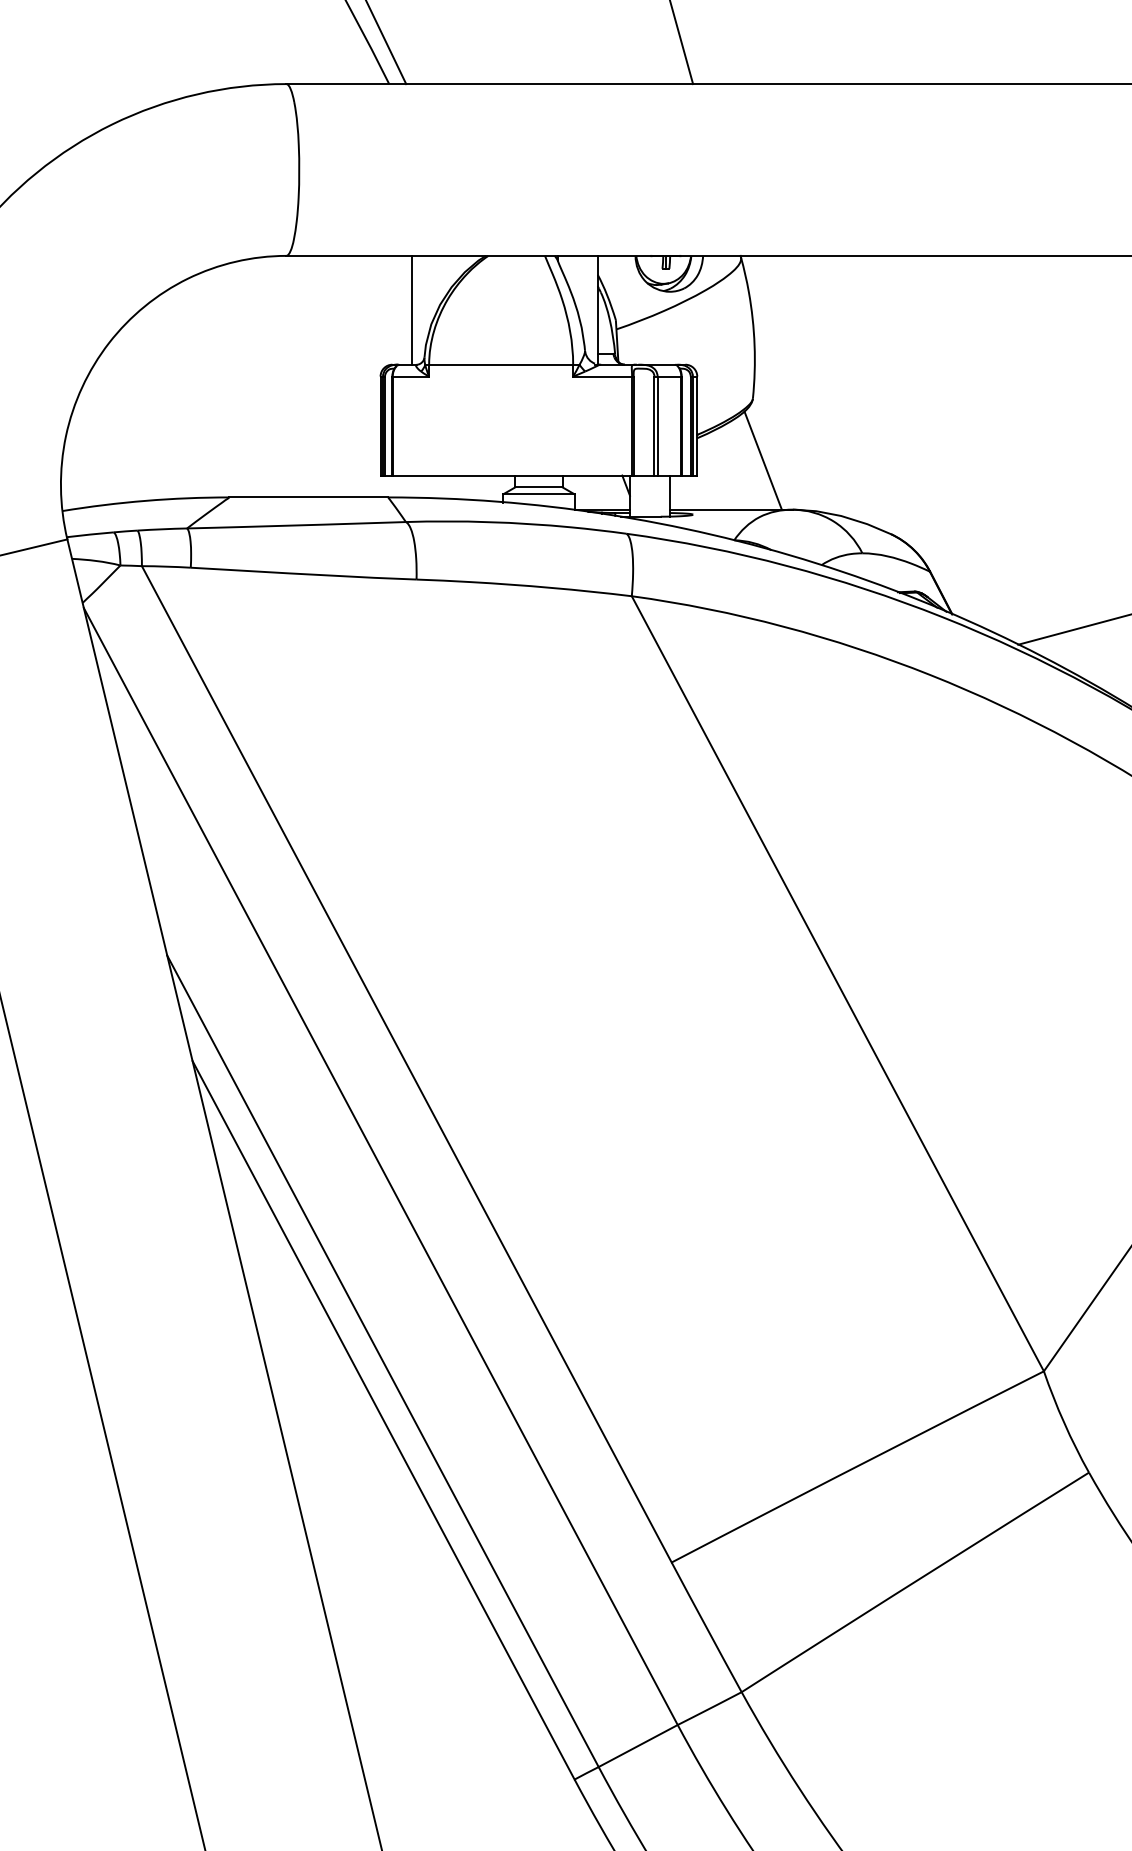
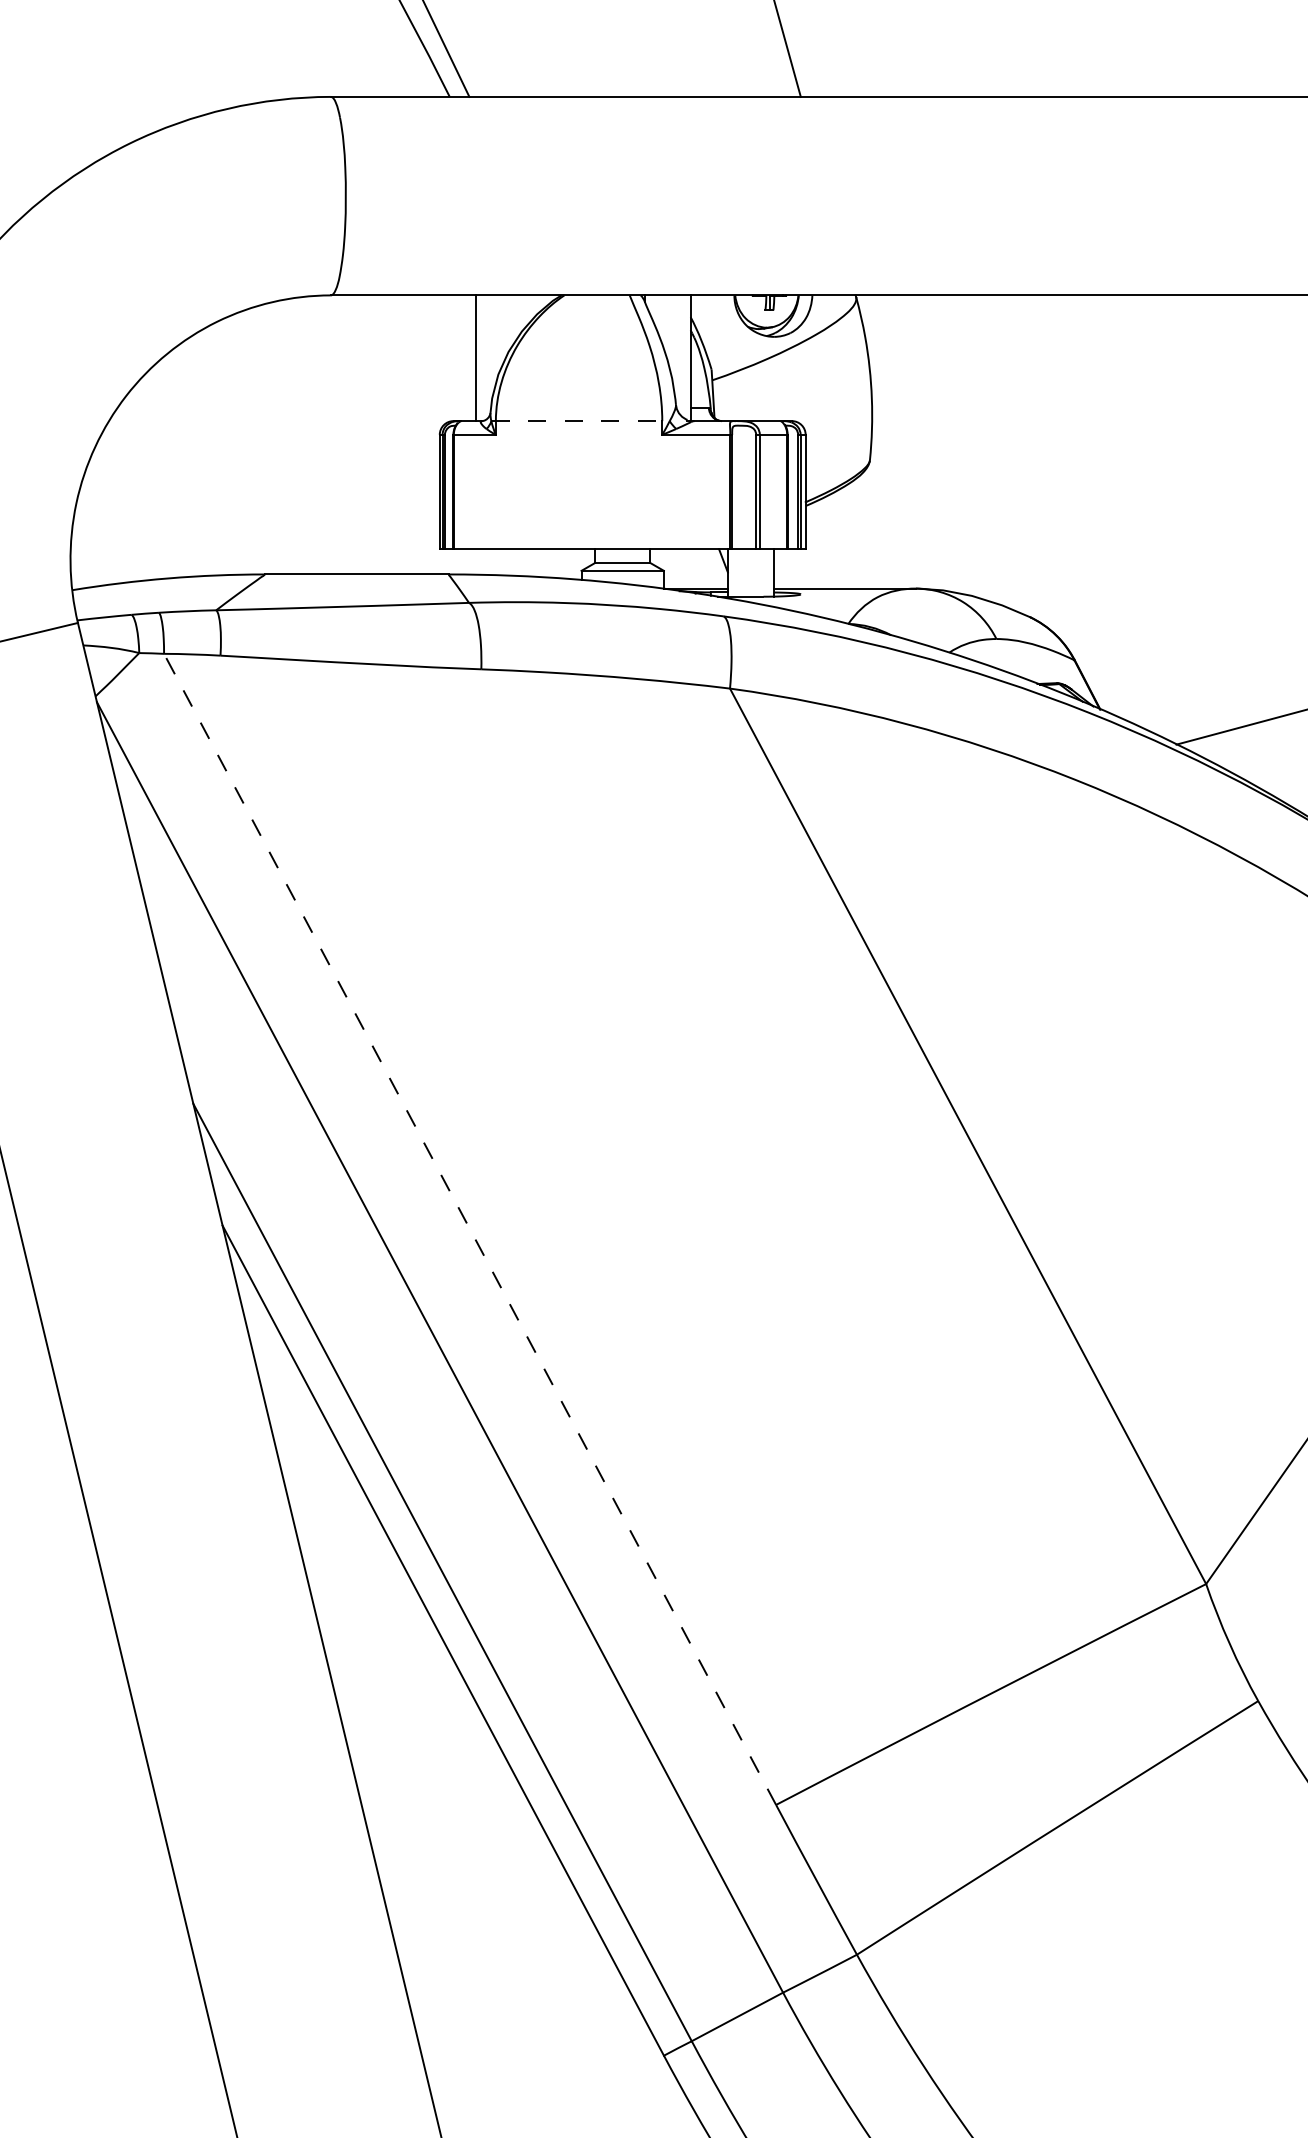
line: (502, 364) -> (580, 420), solid -> dashed
line: (762, 460) -> (881, 531), removed
line: (406, 1063) -> (469, 1228), solid -> dashed

